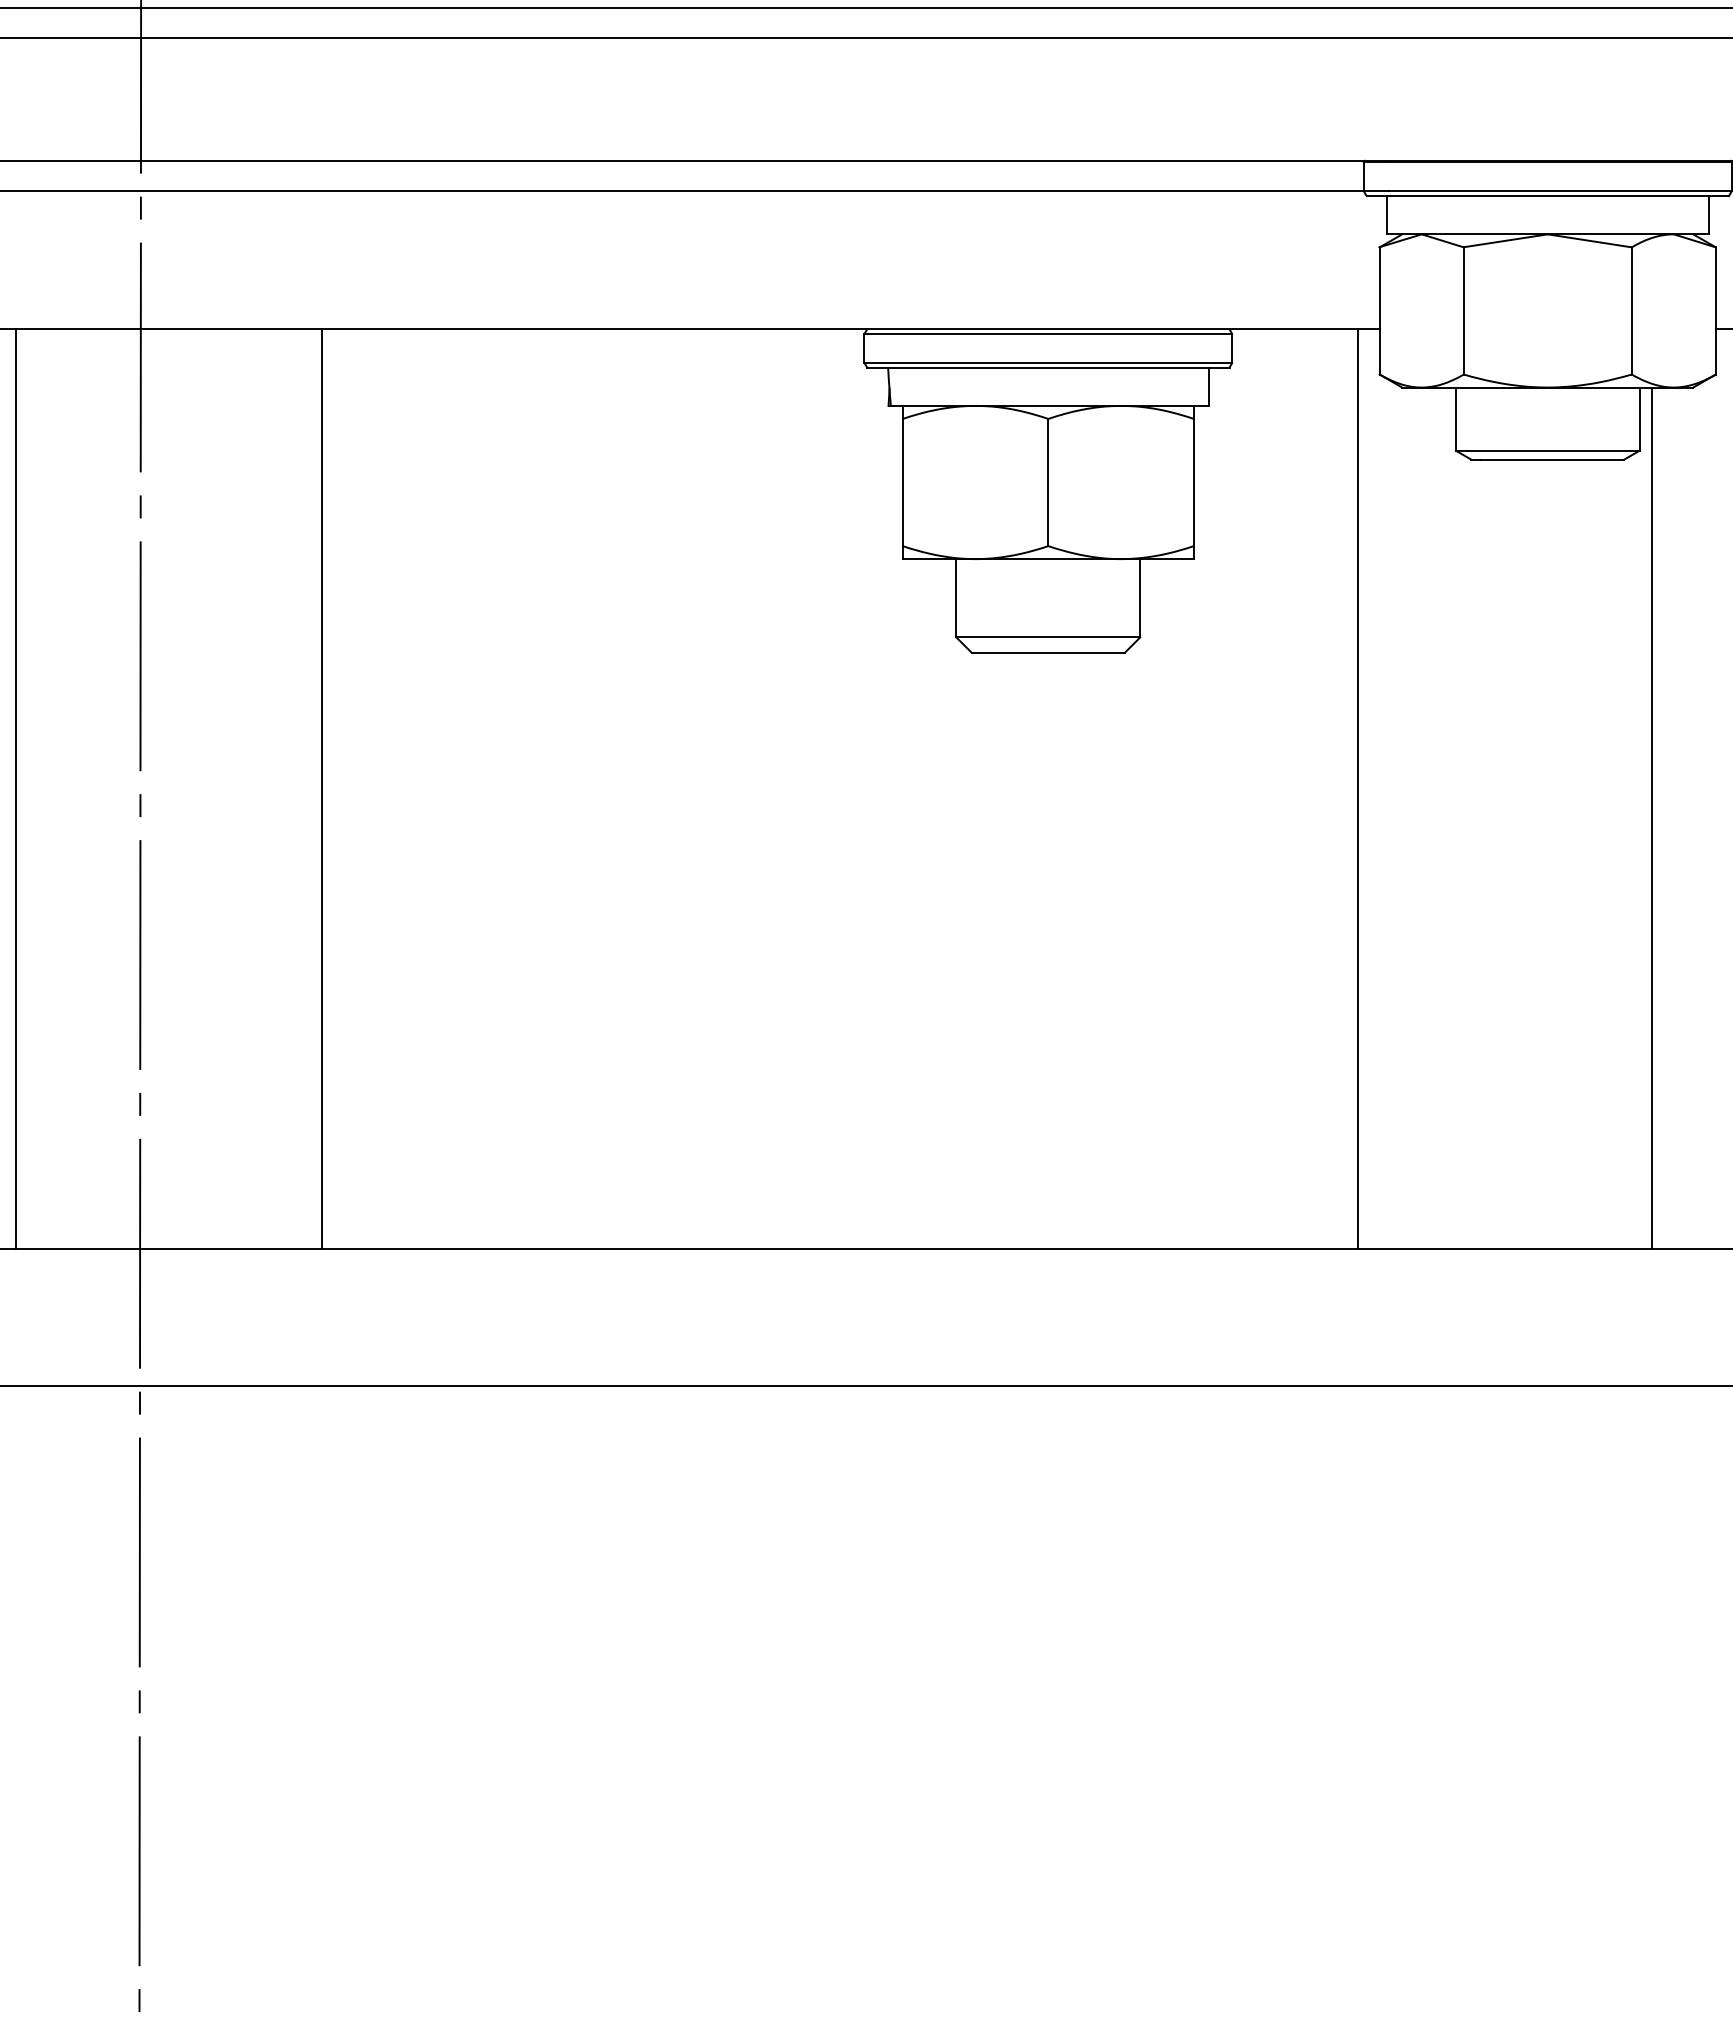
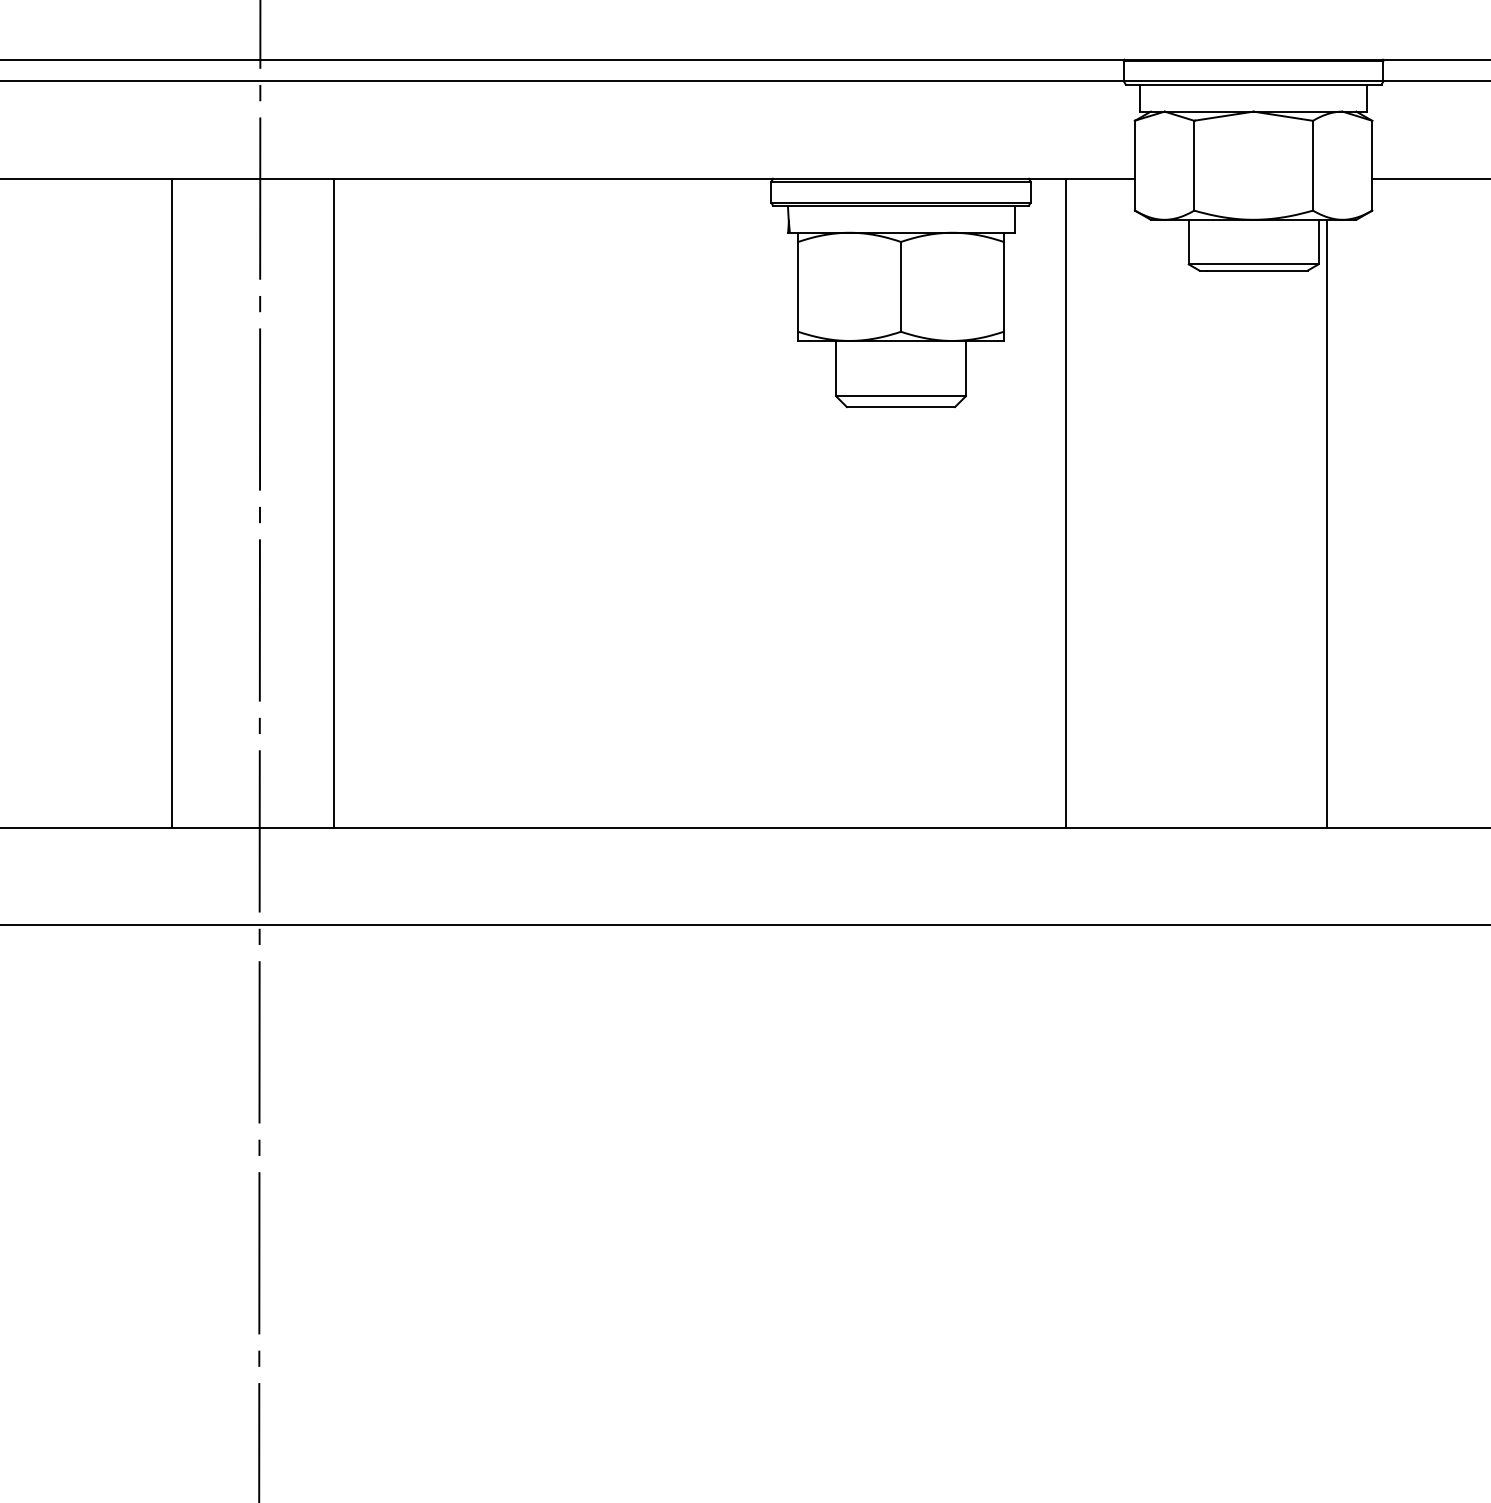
line: (322, 787) -> (334, 502), moved
line: (1357, 787) -> (1065, 502), moved

